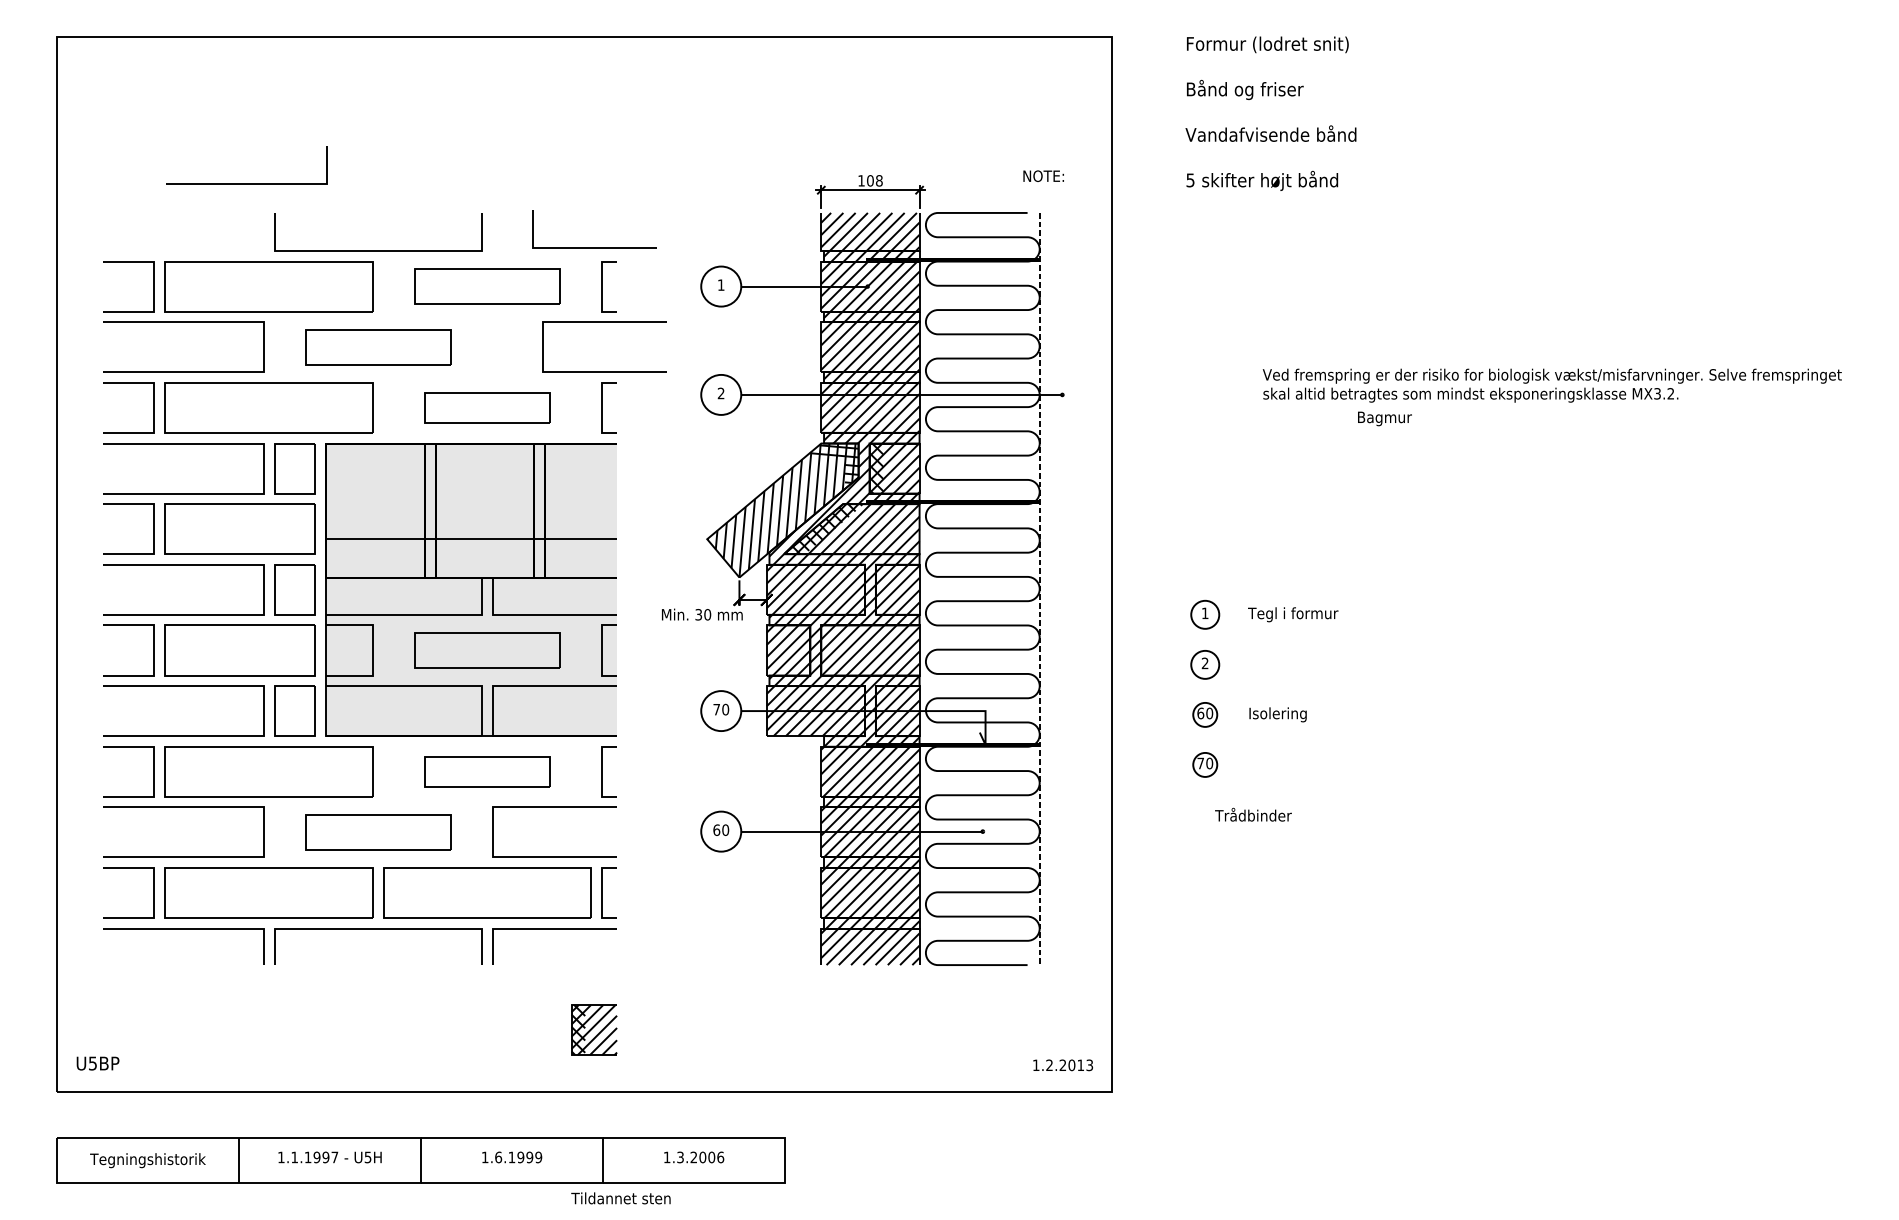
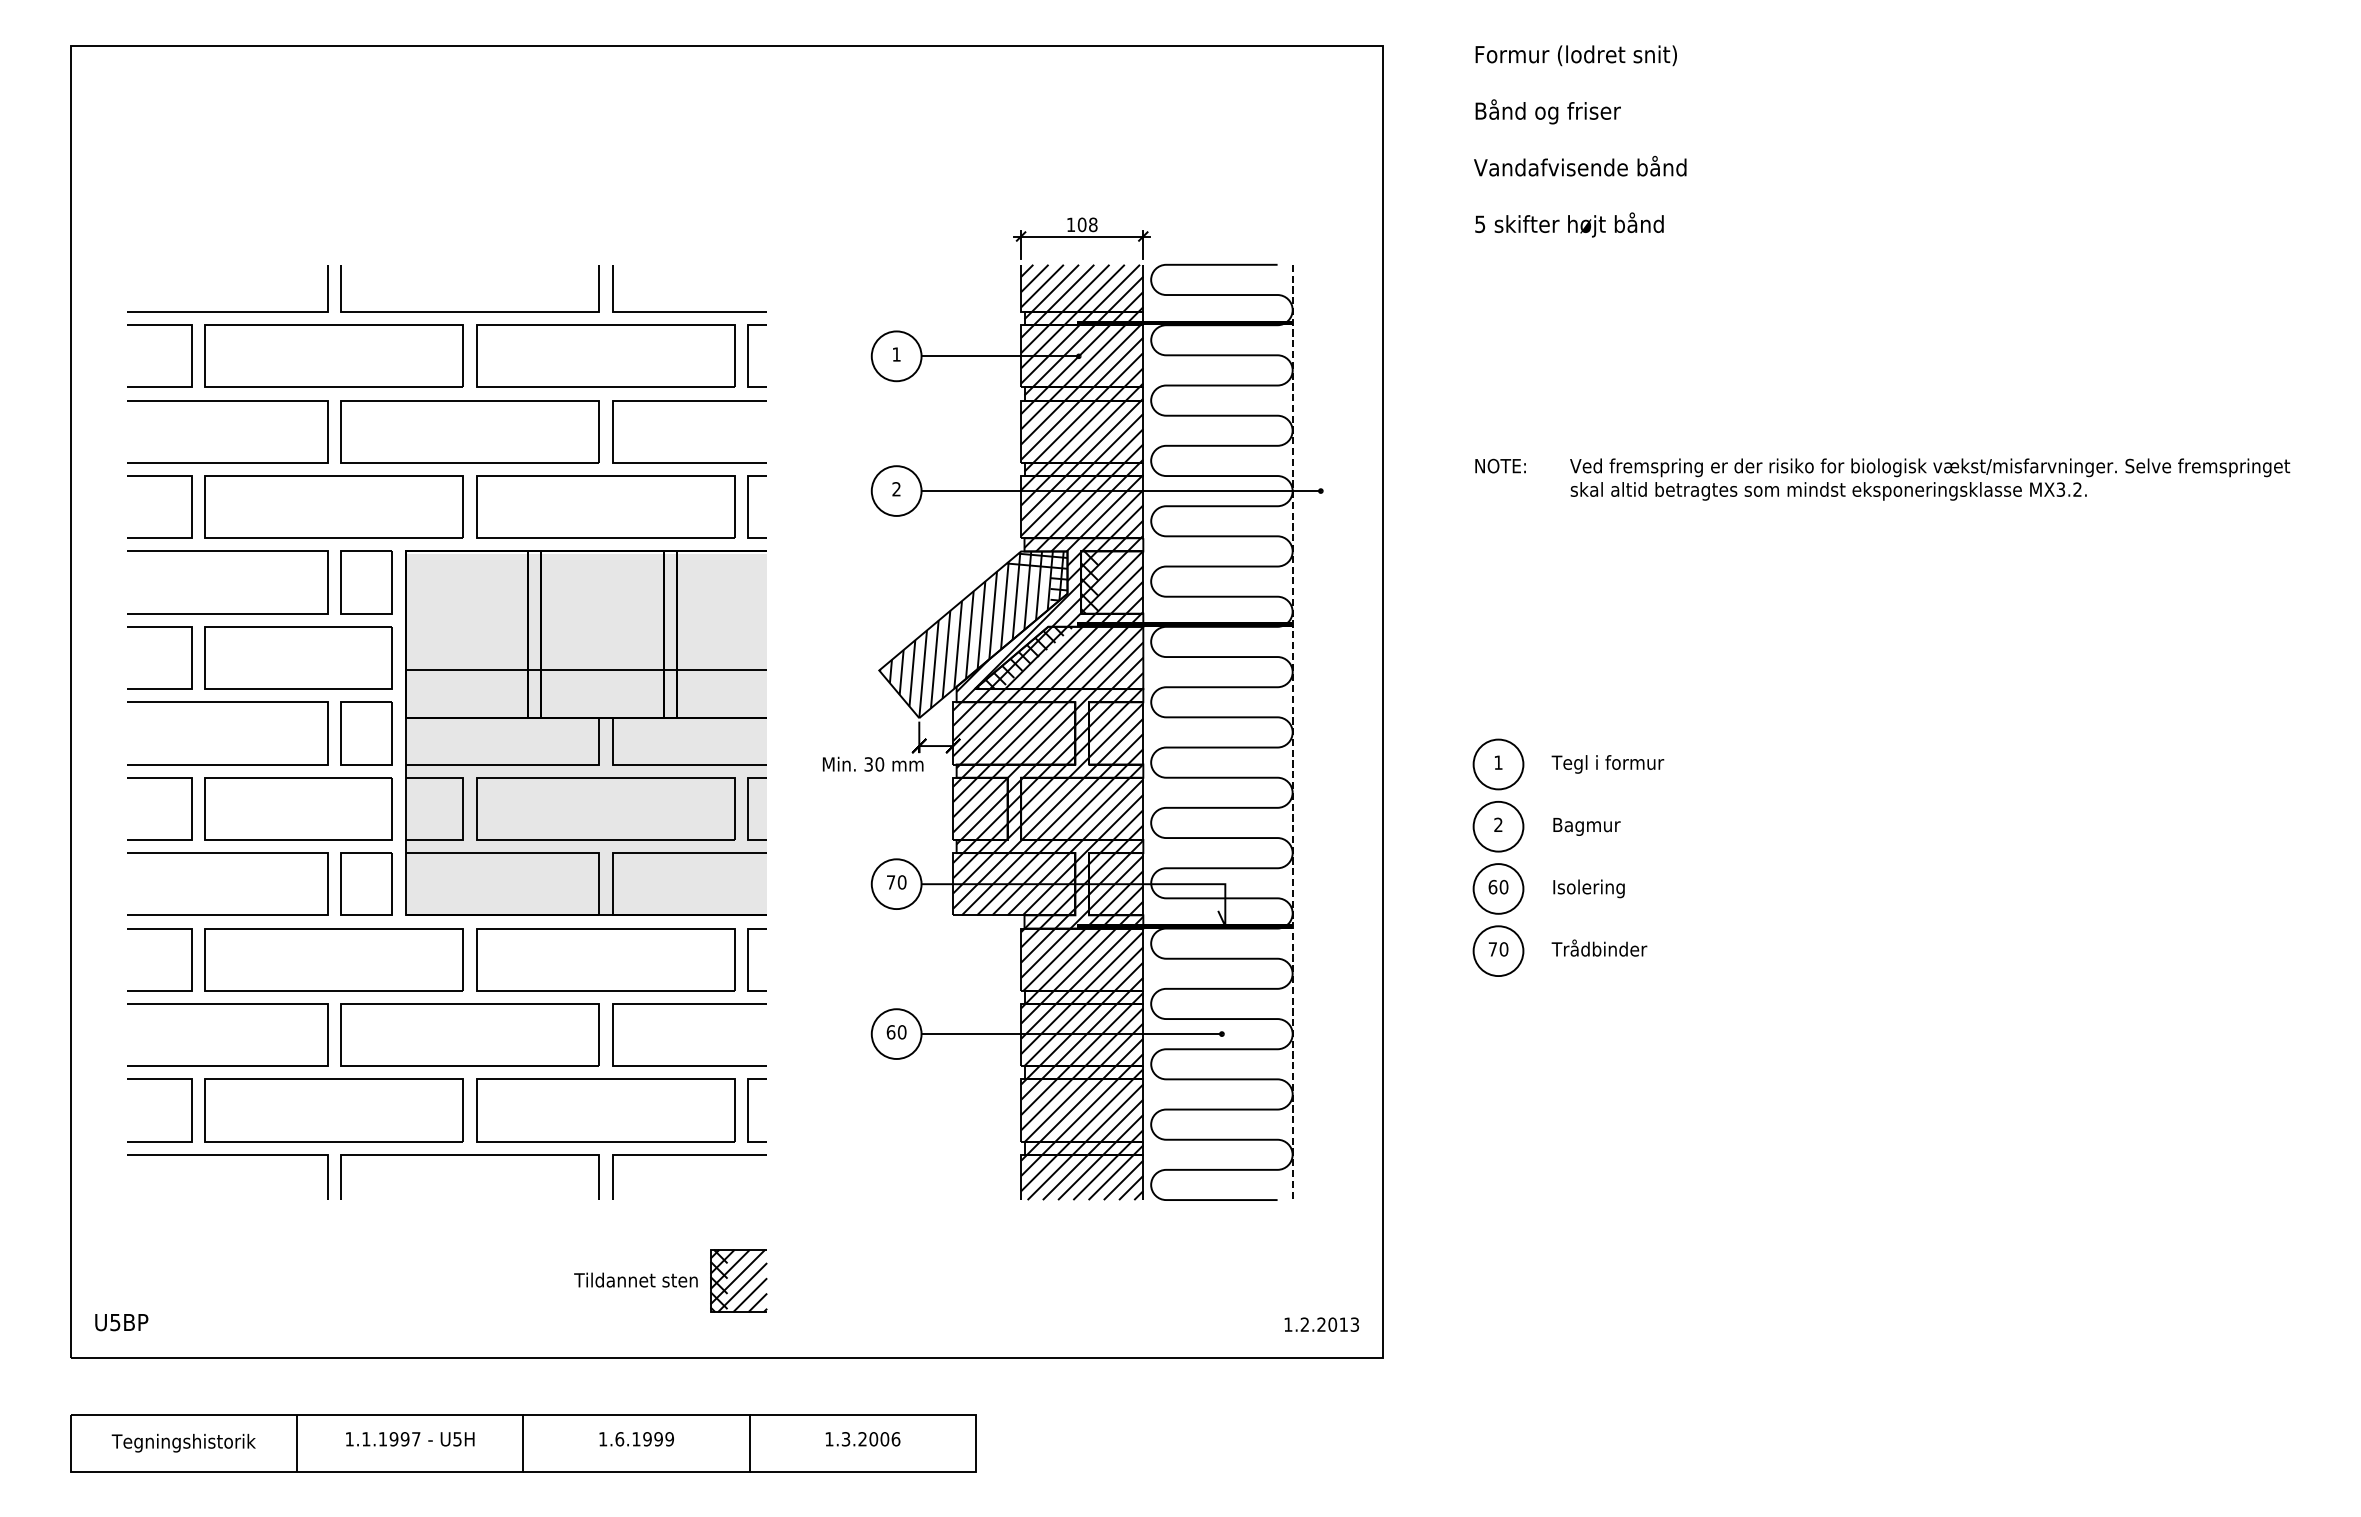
text: (1043, 175) -> (1500, 465), moved
line: (246, 183) -> (227, 311), moved
line: (594, 247) -> (689, 311), moved
part: (487, 285) -> (605, 355), size x1.43
line: (604, 322) -> (689, 401), moved
part: (377, 347) -> (469, 431), size x1.43
part: (487, 407) -> (605, 506), size x1.67
text: (1384, 418) -> (1586, 826), moved
circle: (1205, 614) -> (1498, 764), size x1.43
part: (487, 650) -> (605, 808), size x1.43
circle: (1205, 664) -> (1498, 826), size x1.43
circle: (1205, 714) -> (1498, 888), size x1.67
circle: (1205, 765) -> (1498, 951), size x1.67
part: (487, 771) -> (605, 959), size x1.67
text: (1253, 814) -> (1599, 947), moved
part: (377, 831) -> (469, 1034), size x1.43
text: (620, 1197) -> (635, 1279), moved

